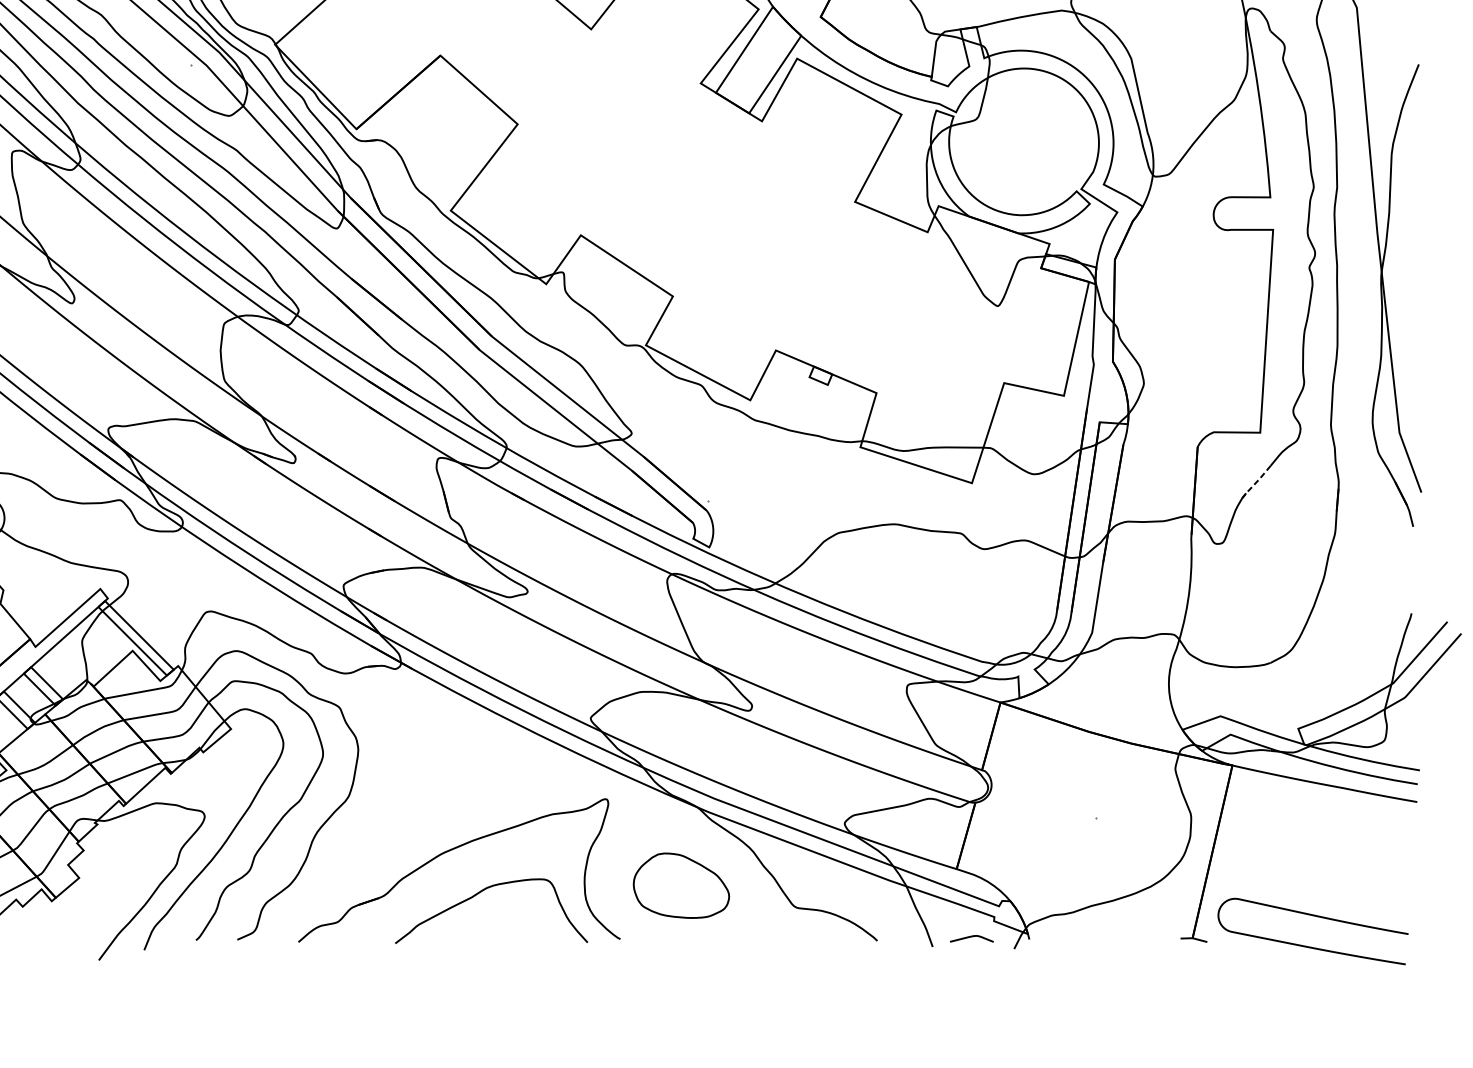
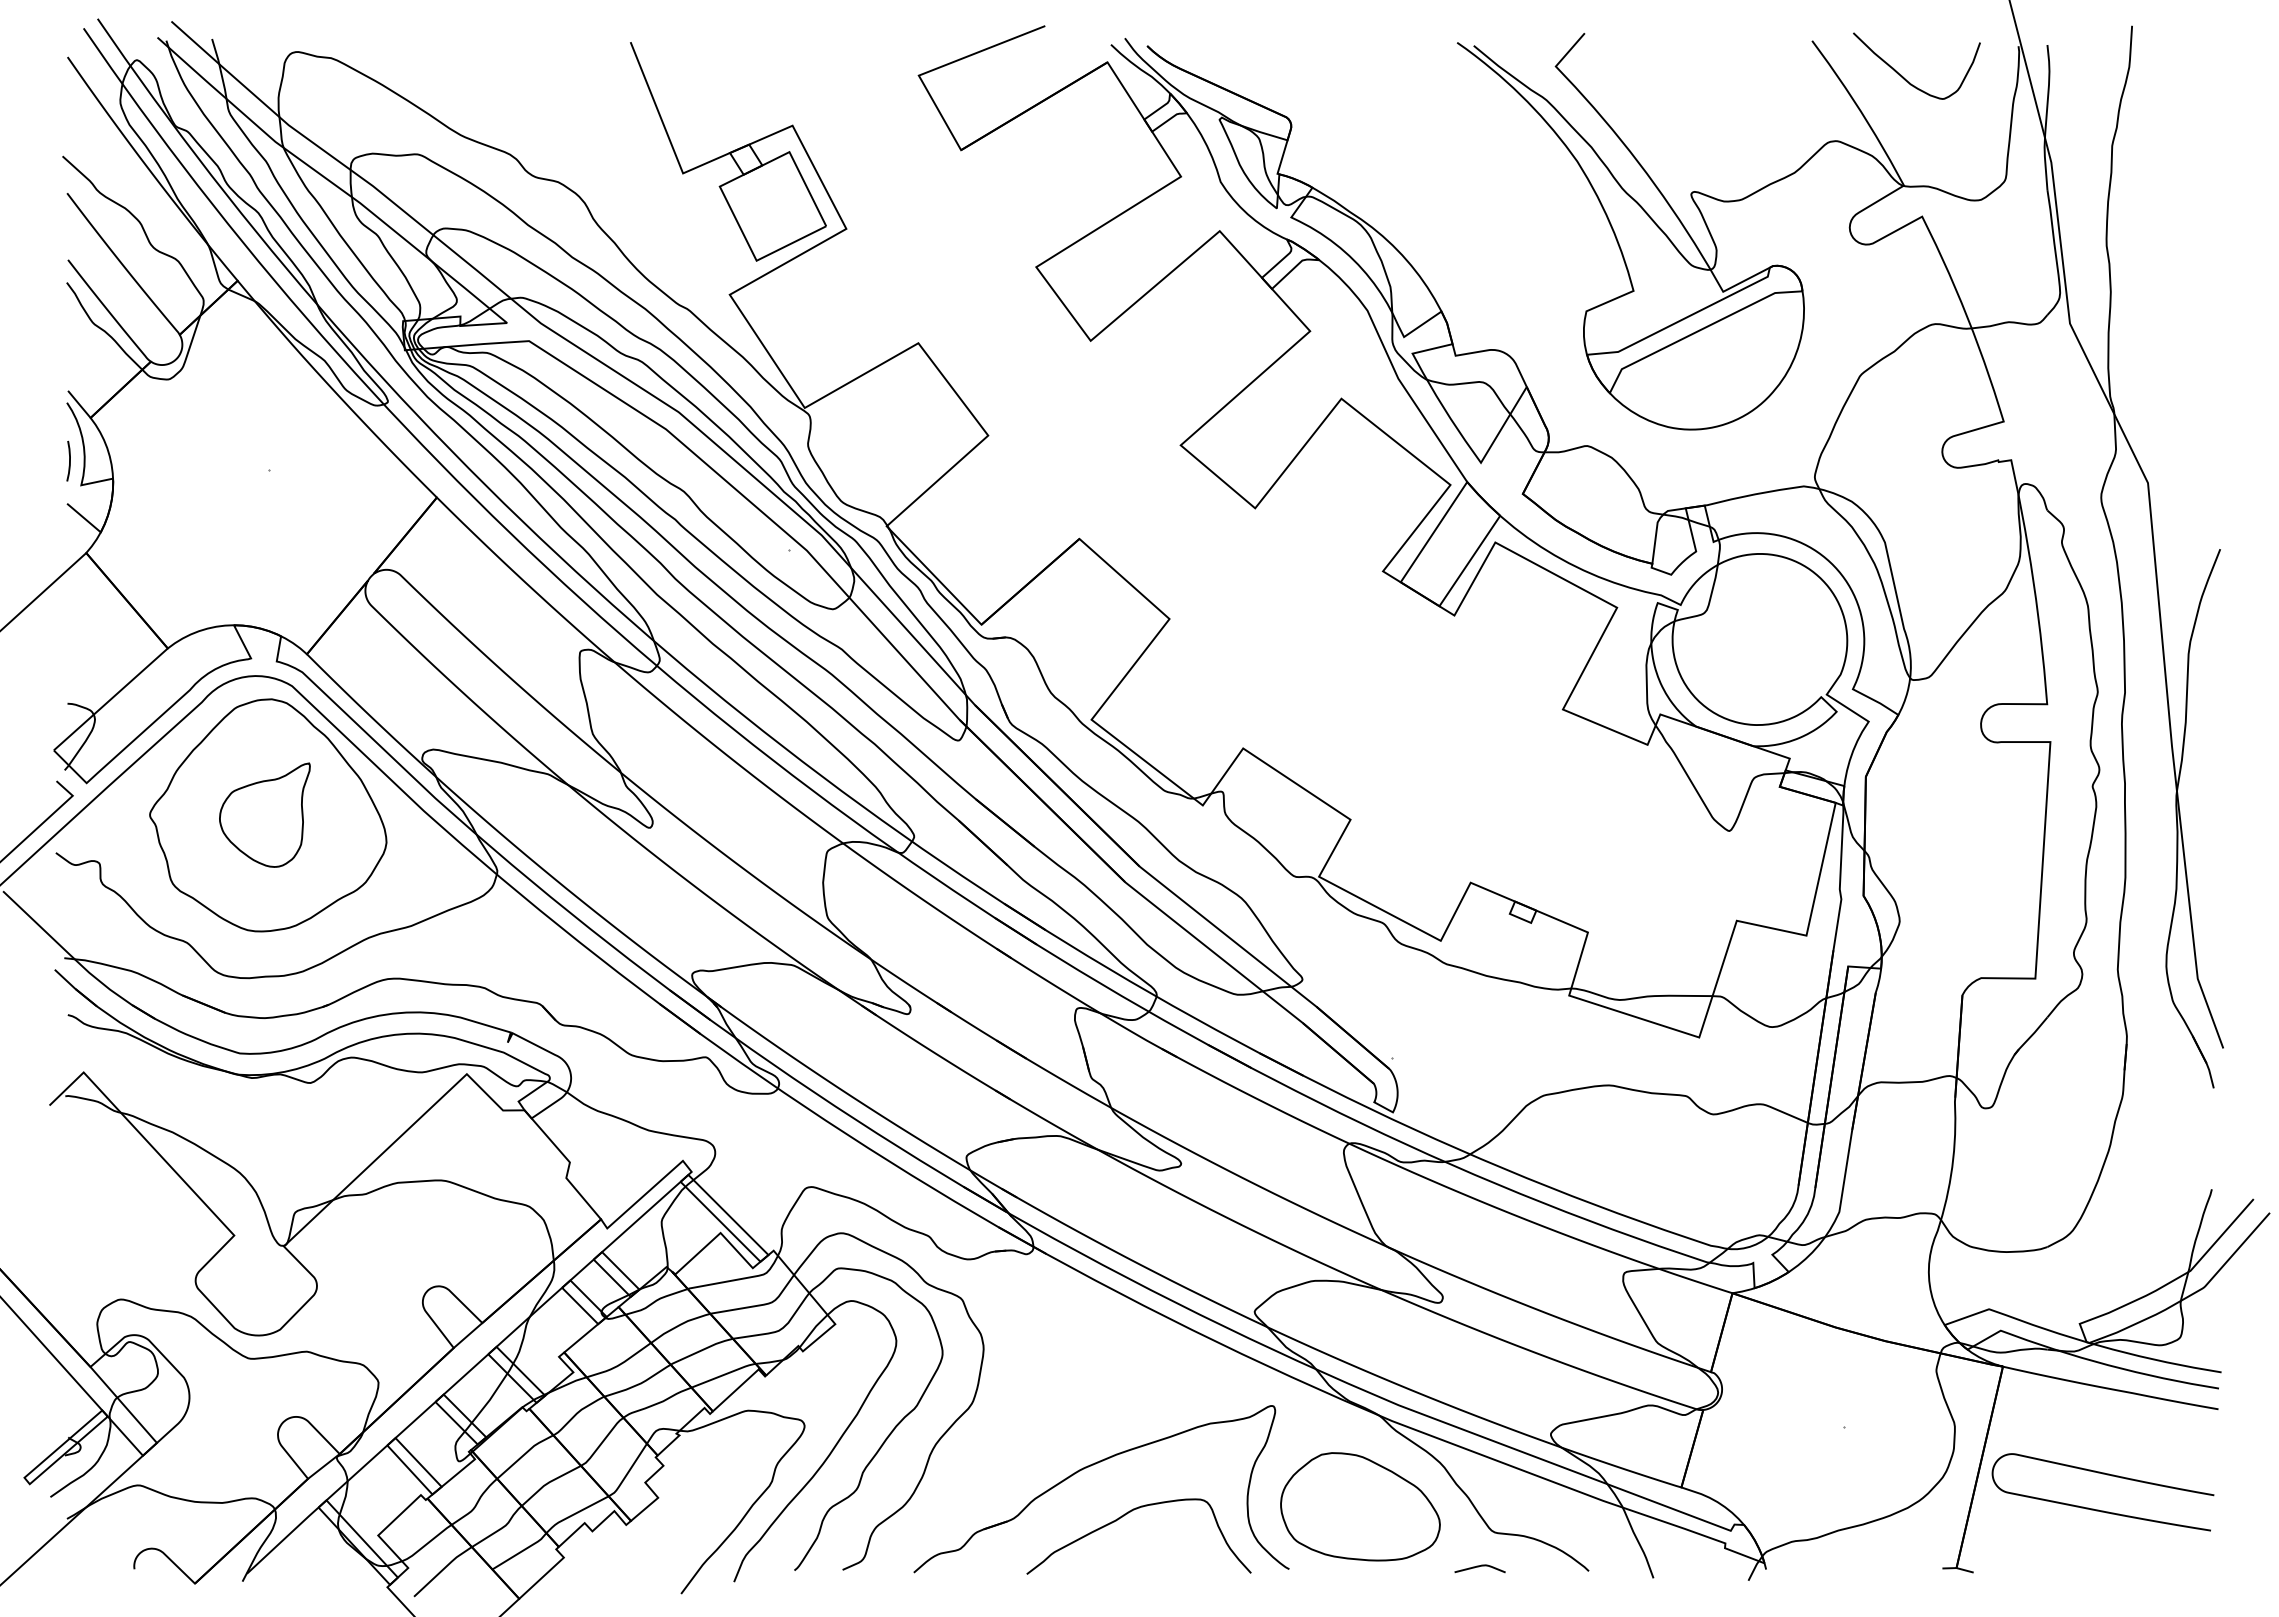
line: (1256, 482) -> (2030, 1036), dashed -> solid
part: (681, 885) -> (1360, 1506), size x1.43
curve: (971, 937) -> (1479, 1567), moved
curve: (1309, 946) -> (2098, 1509), moved

